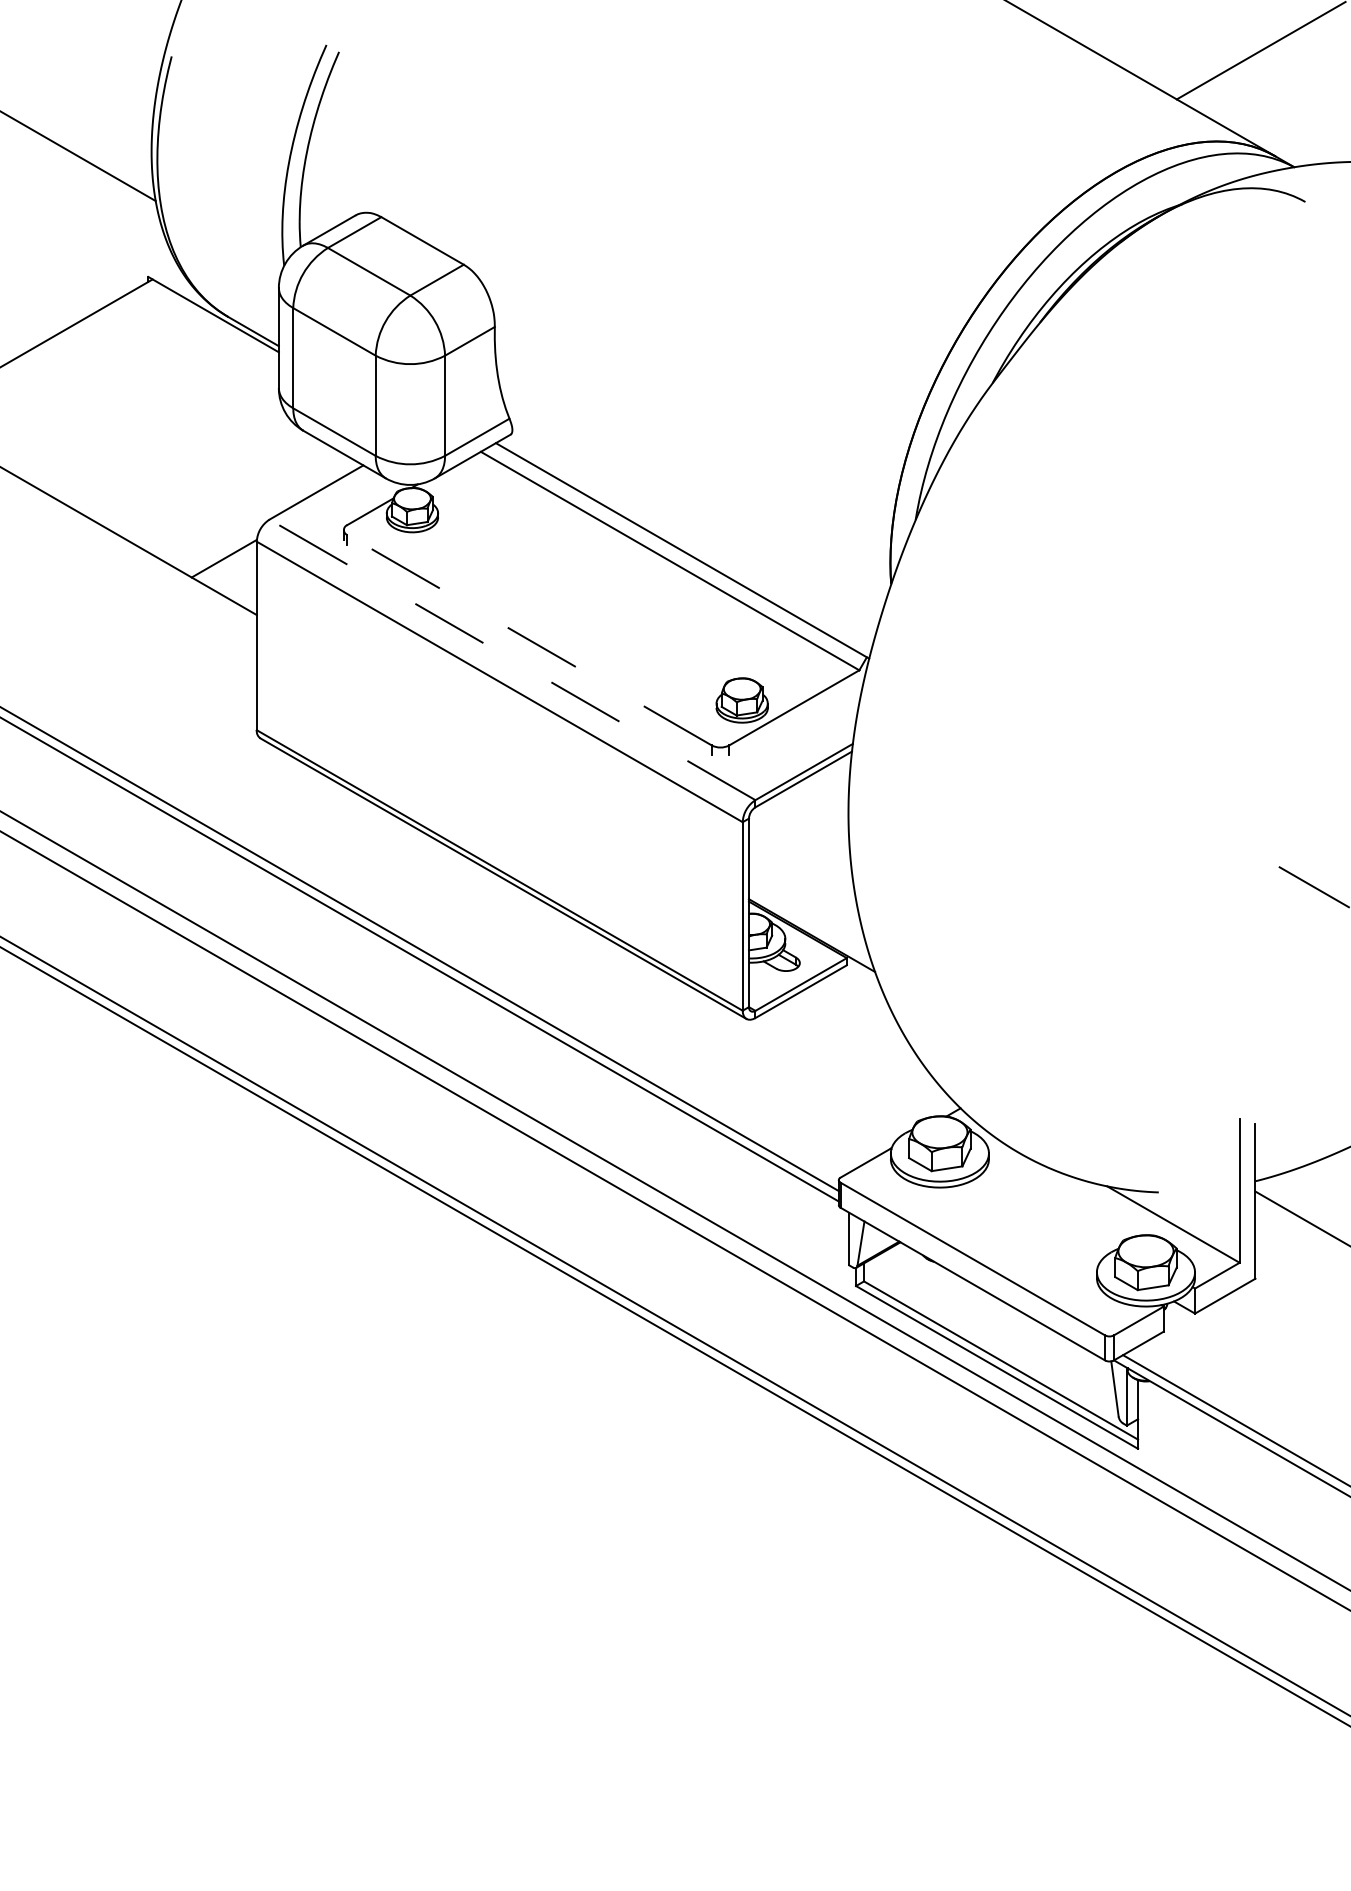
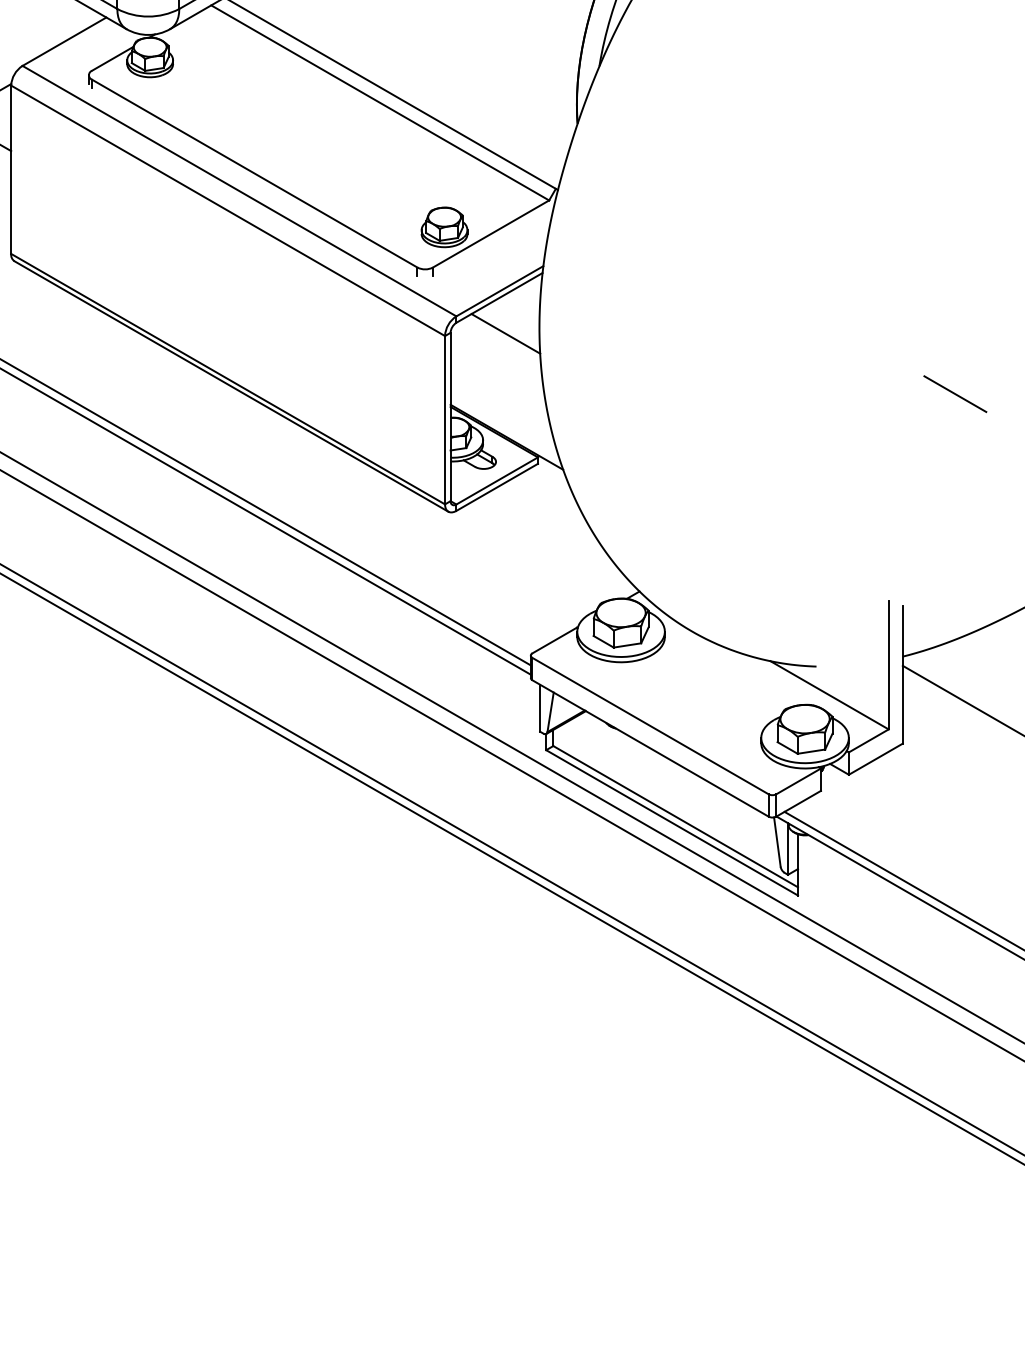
line: (529, 640) -> (254, 173), dashed -> solid
line: (512, 659) -> (239, 190), dashed -> solid
line: (810, 819) -> (505, 333), added

